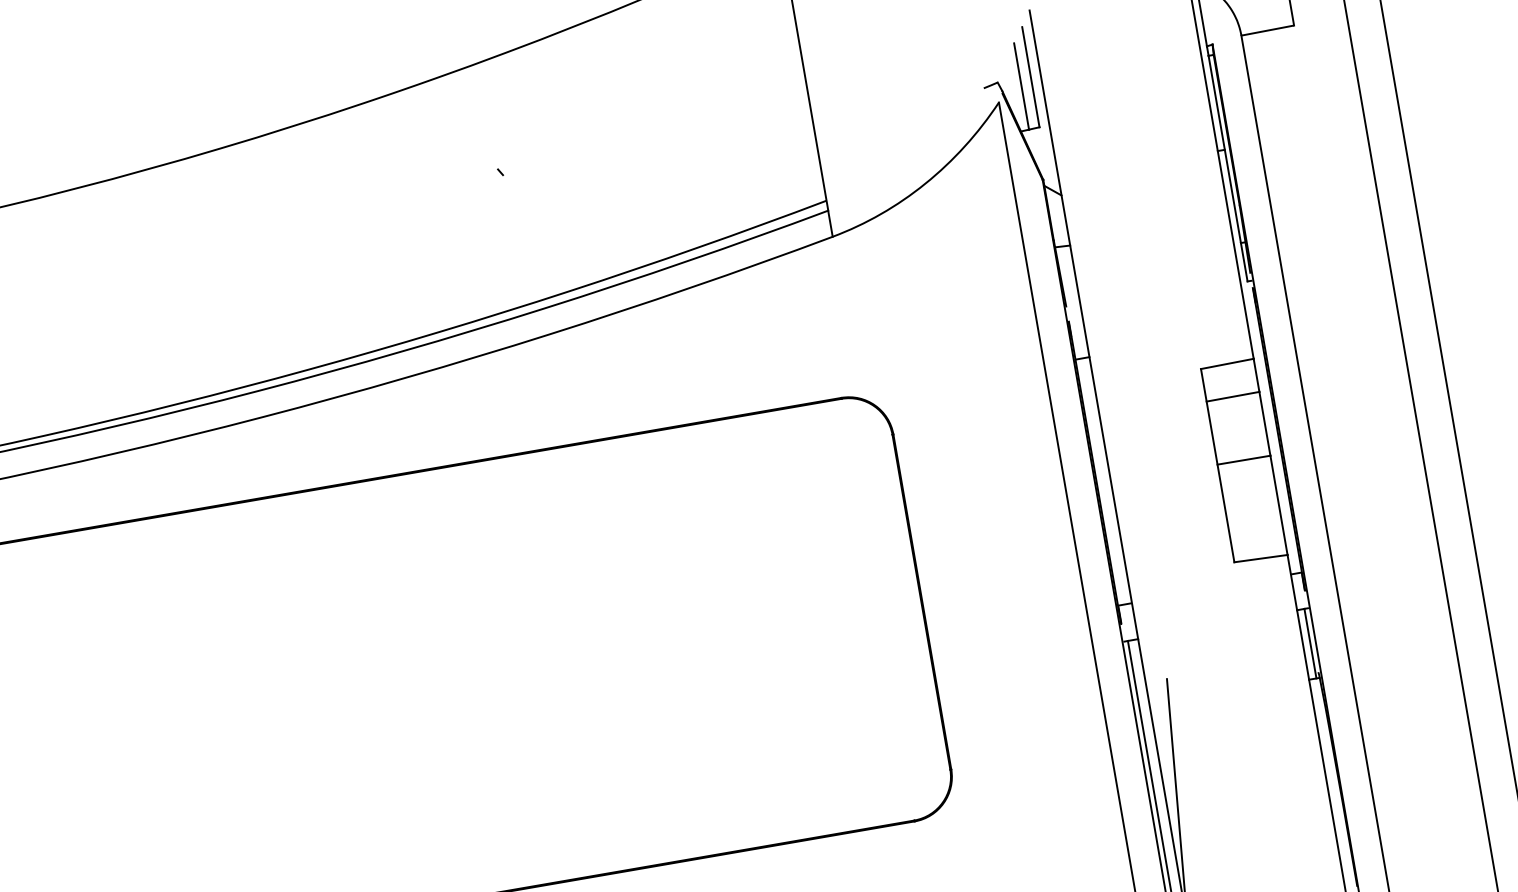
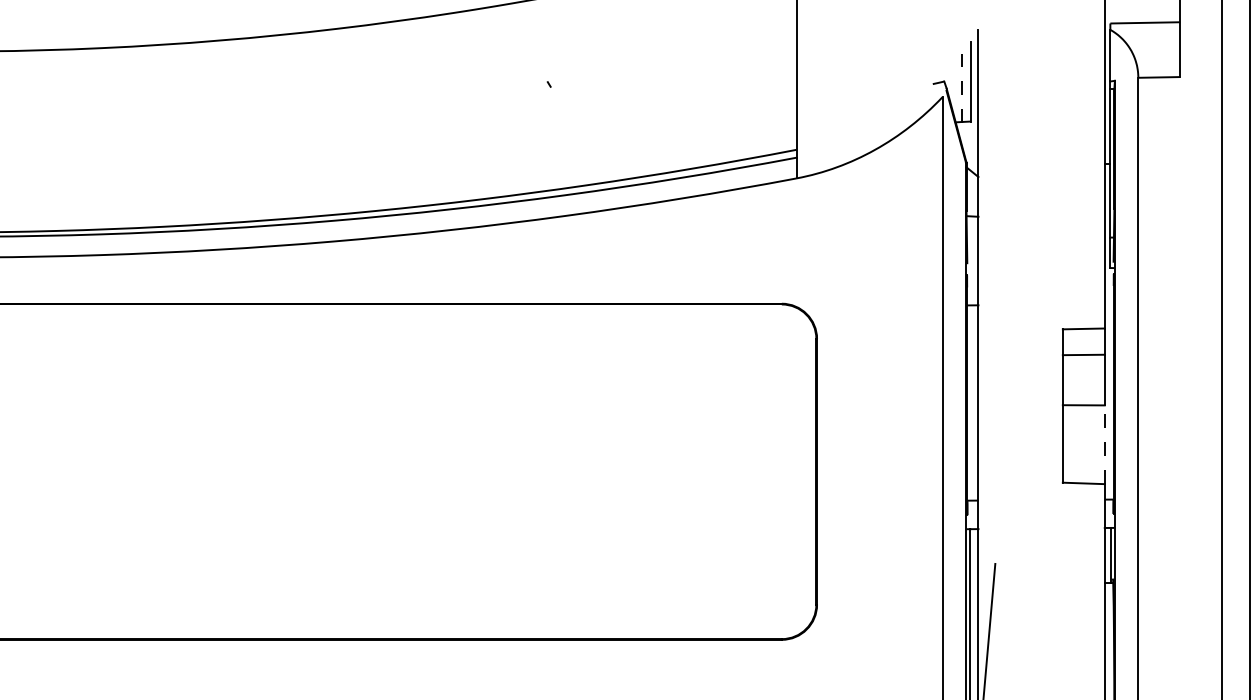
line: (1022, 87) -> (962, 88), solid -> dashed
line: (1278, 505) -> (1104, 444), solid -> dashed

